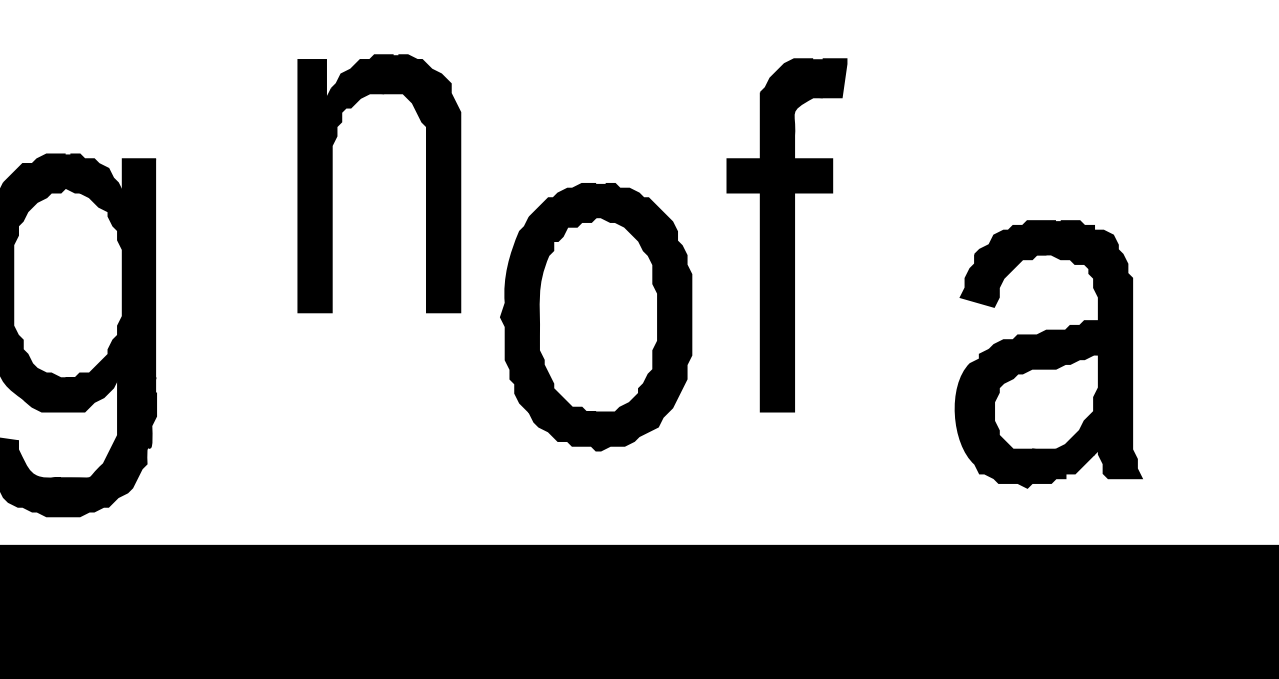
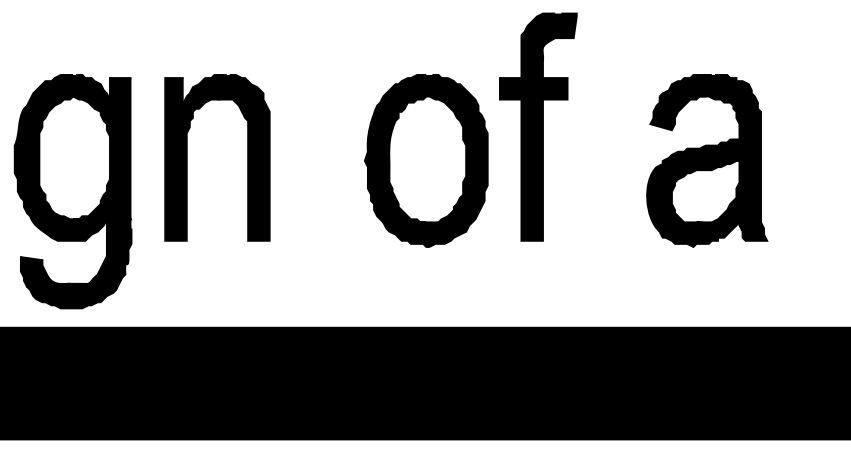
part: (332, 183) -> (187, 157), moved
part: (596, 316) -> (426, 160), moved
part: (1049, 353) -> (707, 160), moved

